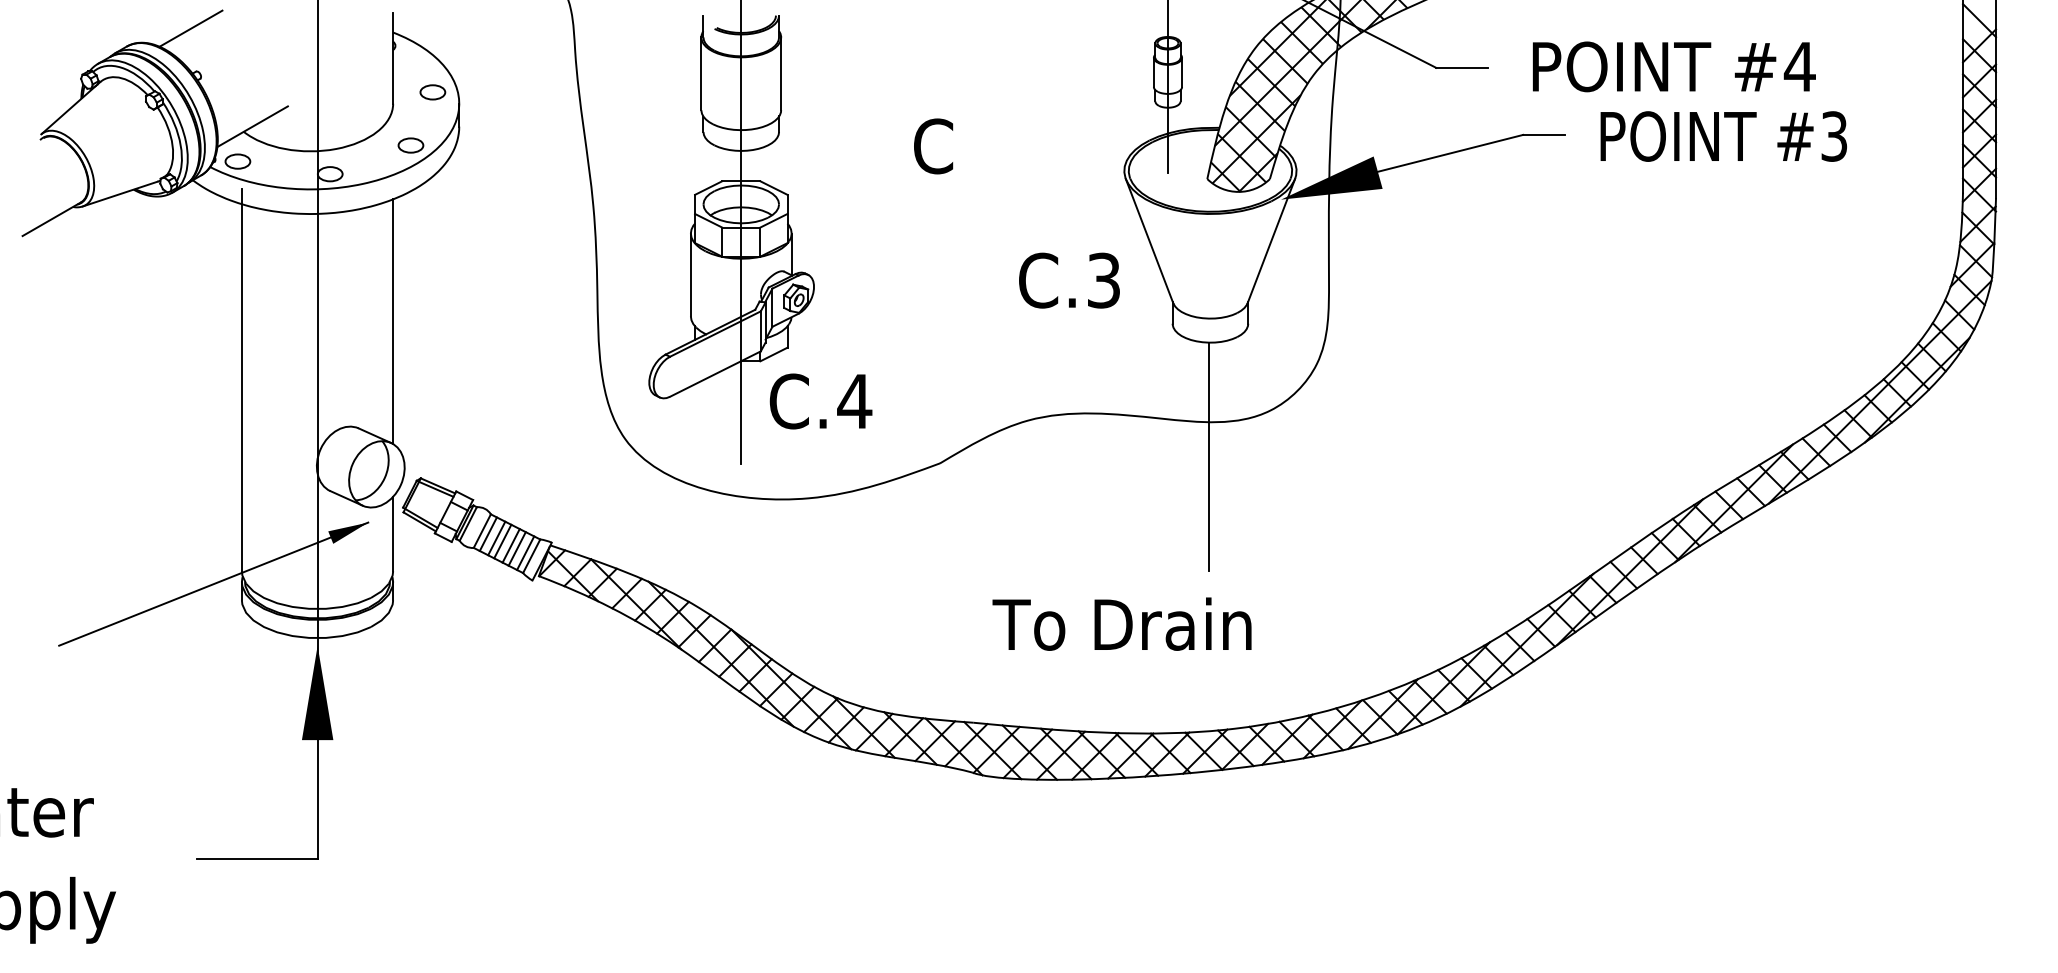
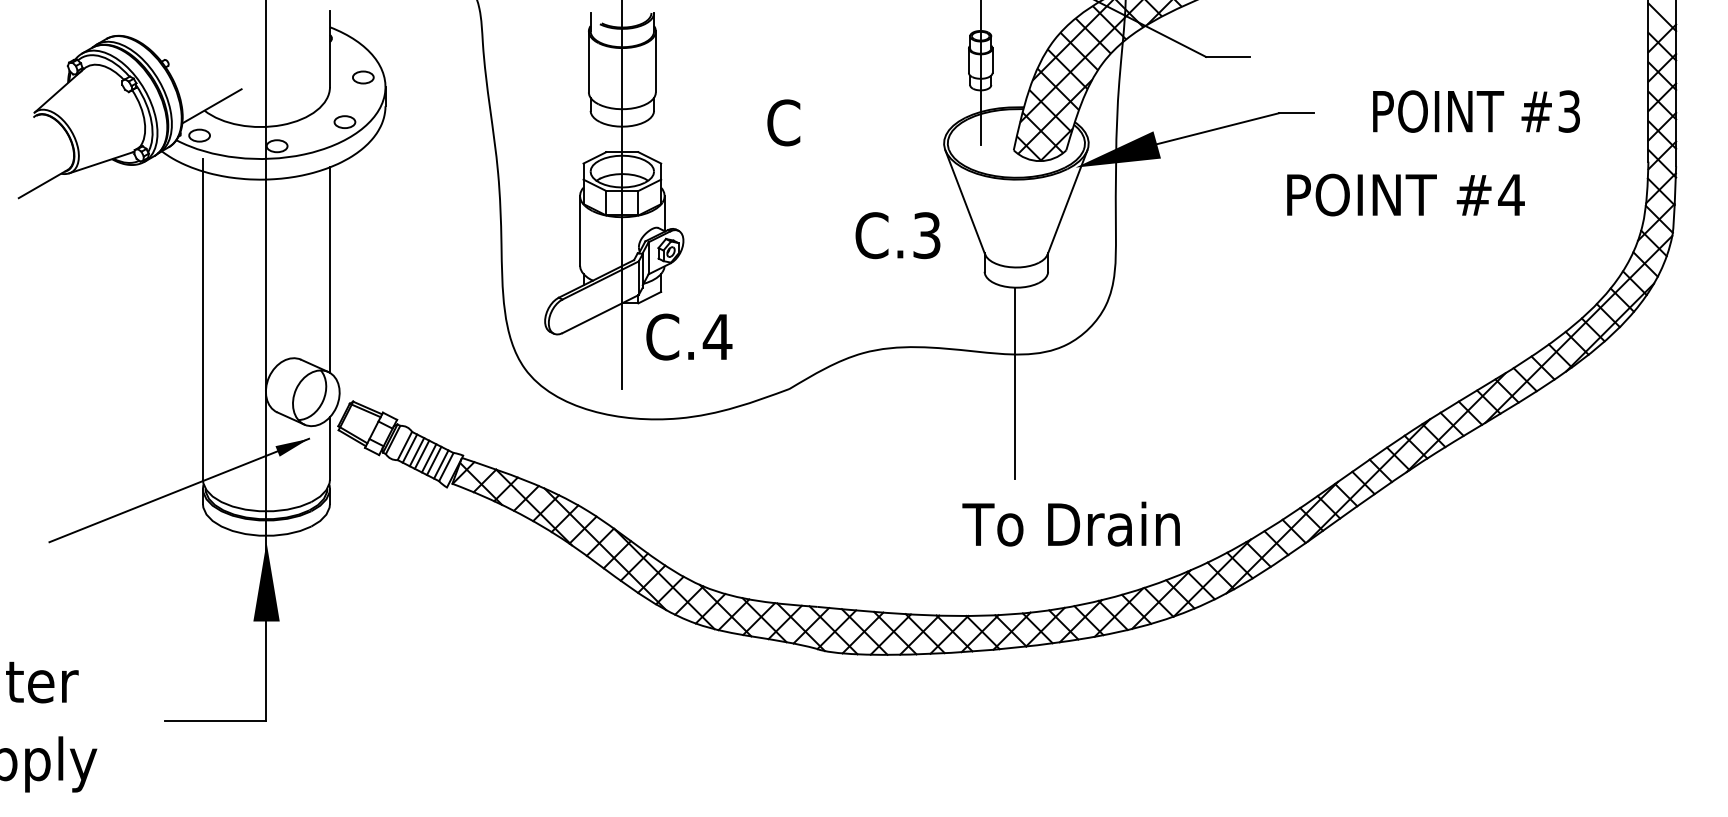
line: (190, 28) -> (159, 23), removed
text: (1673, 66) -> (1405, 194), moved
text: (1723, 136) -> (1476, 111), moved
text: (1121, 623) -> (1070, 523), moved

